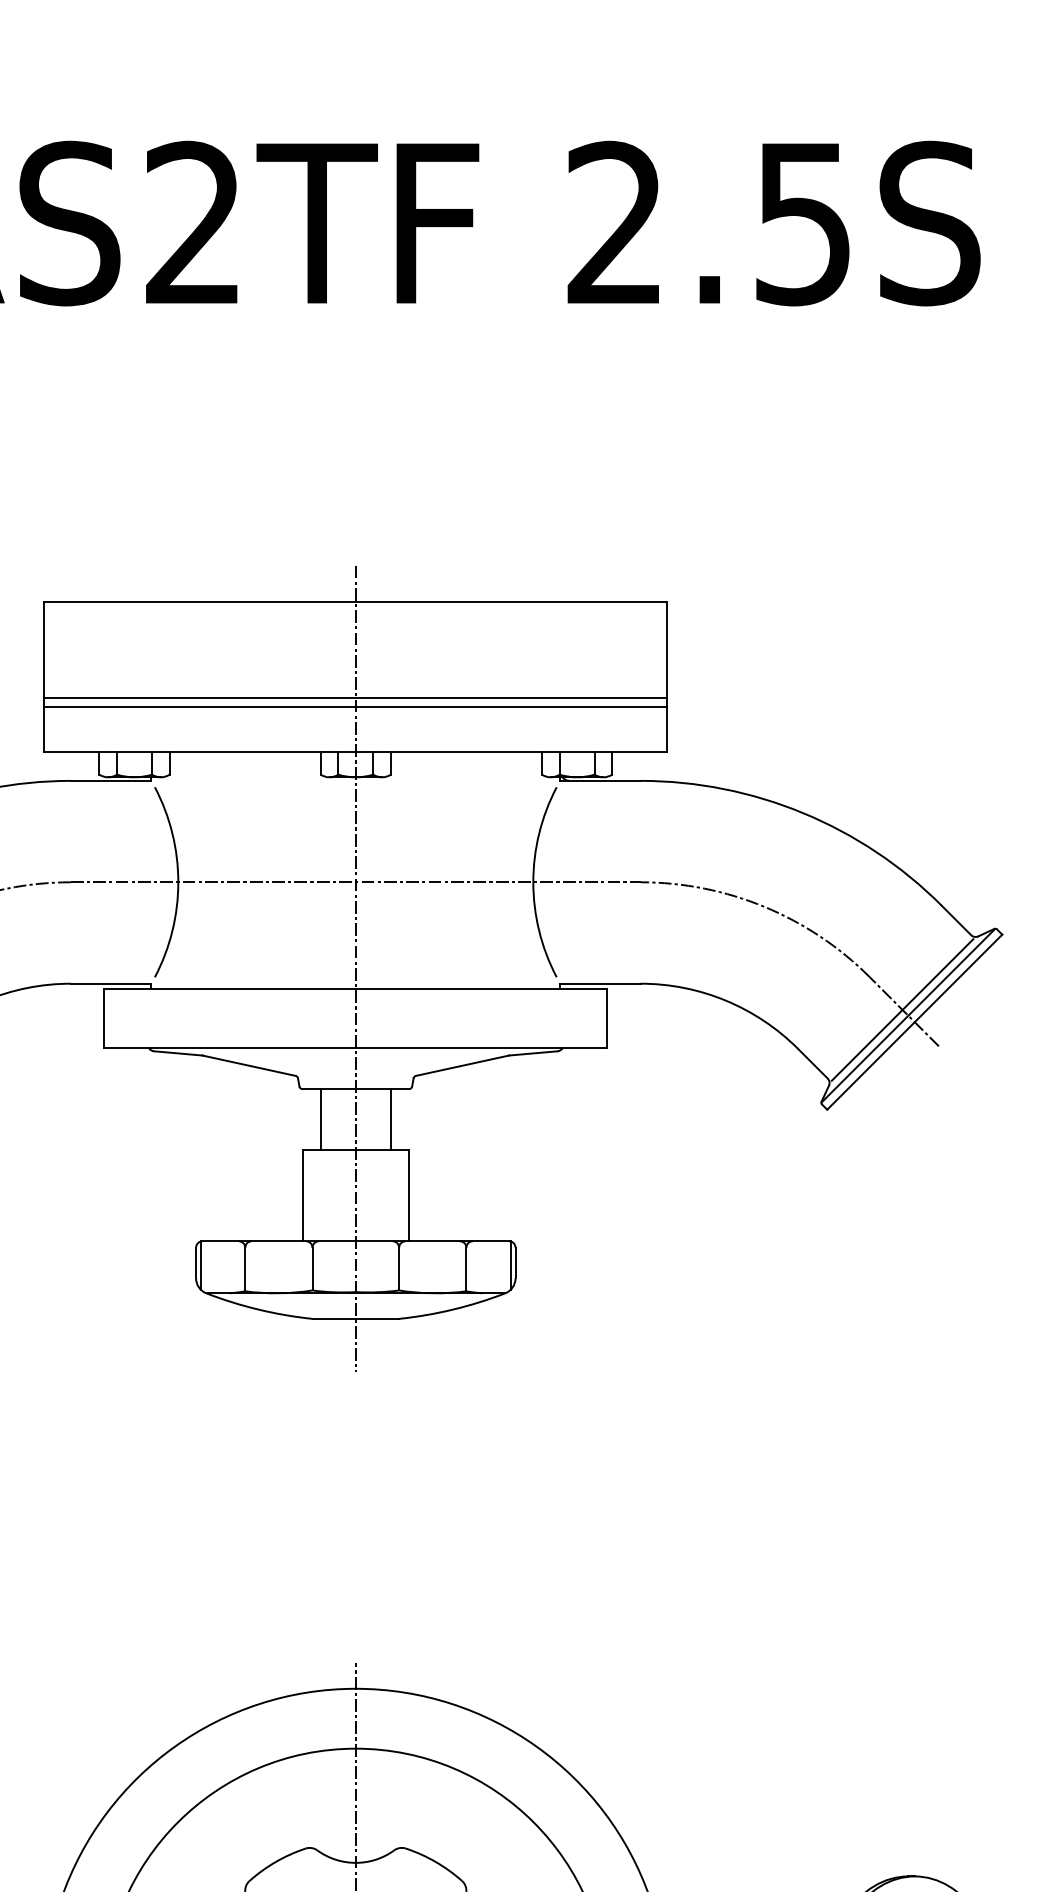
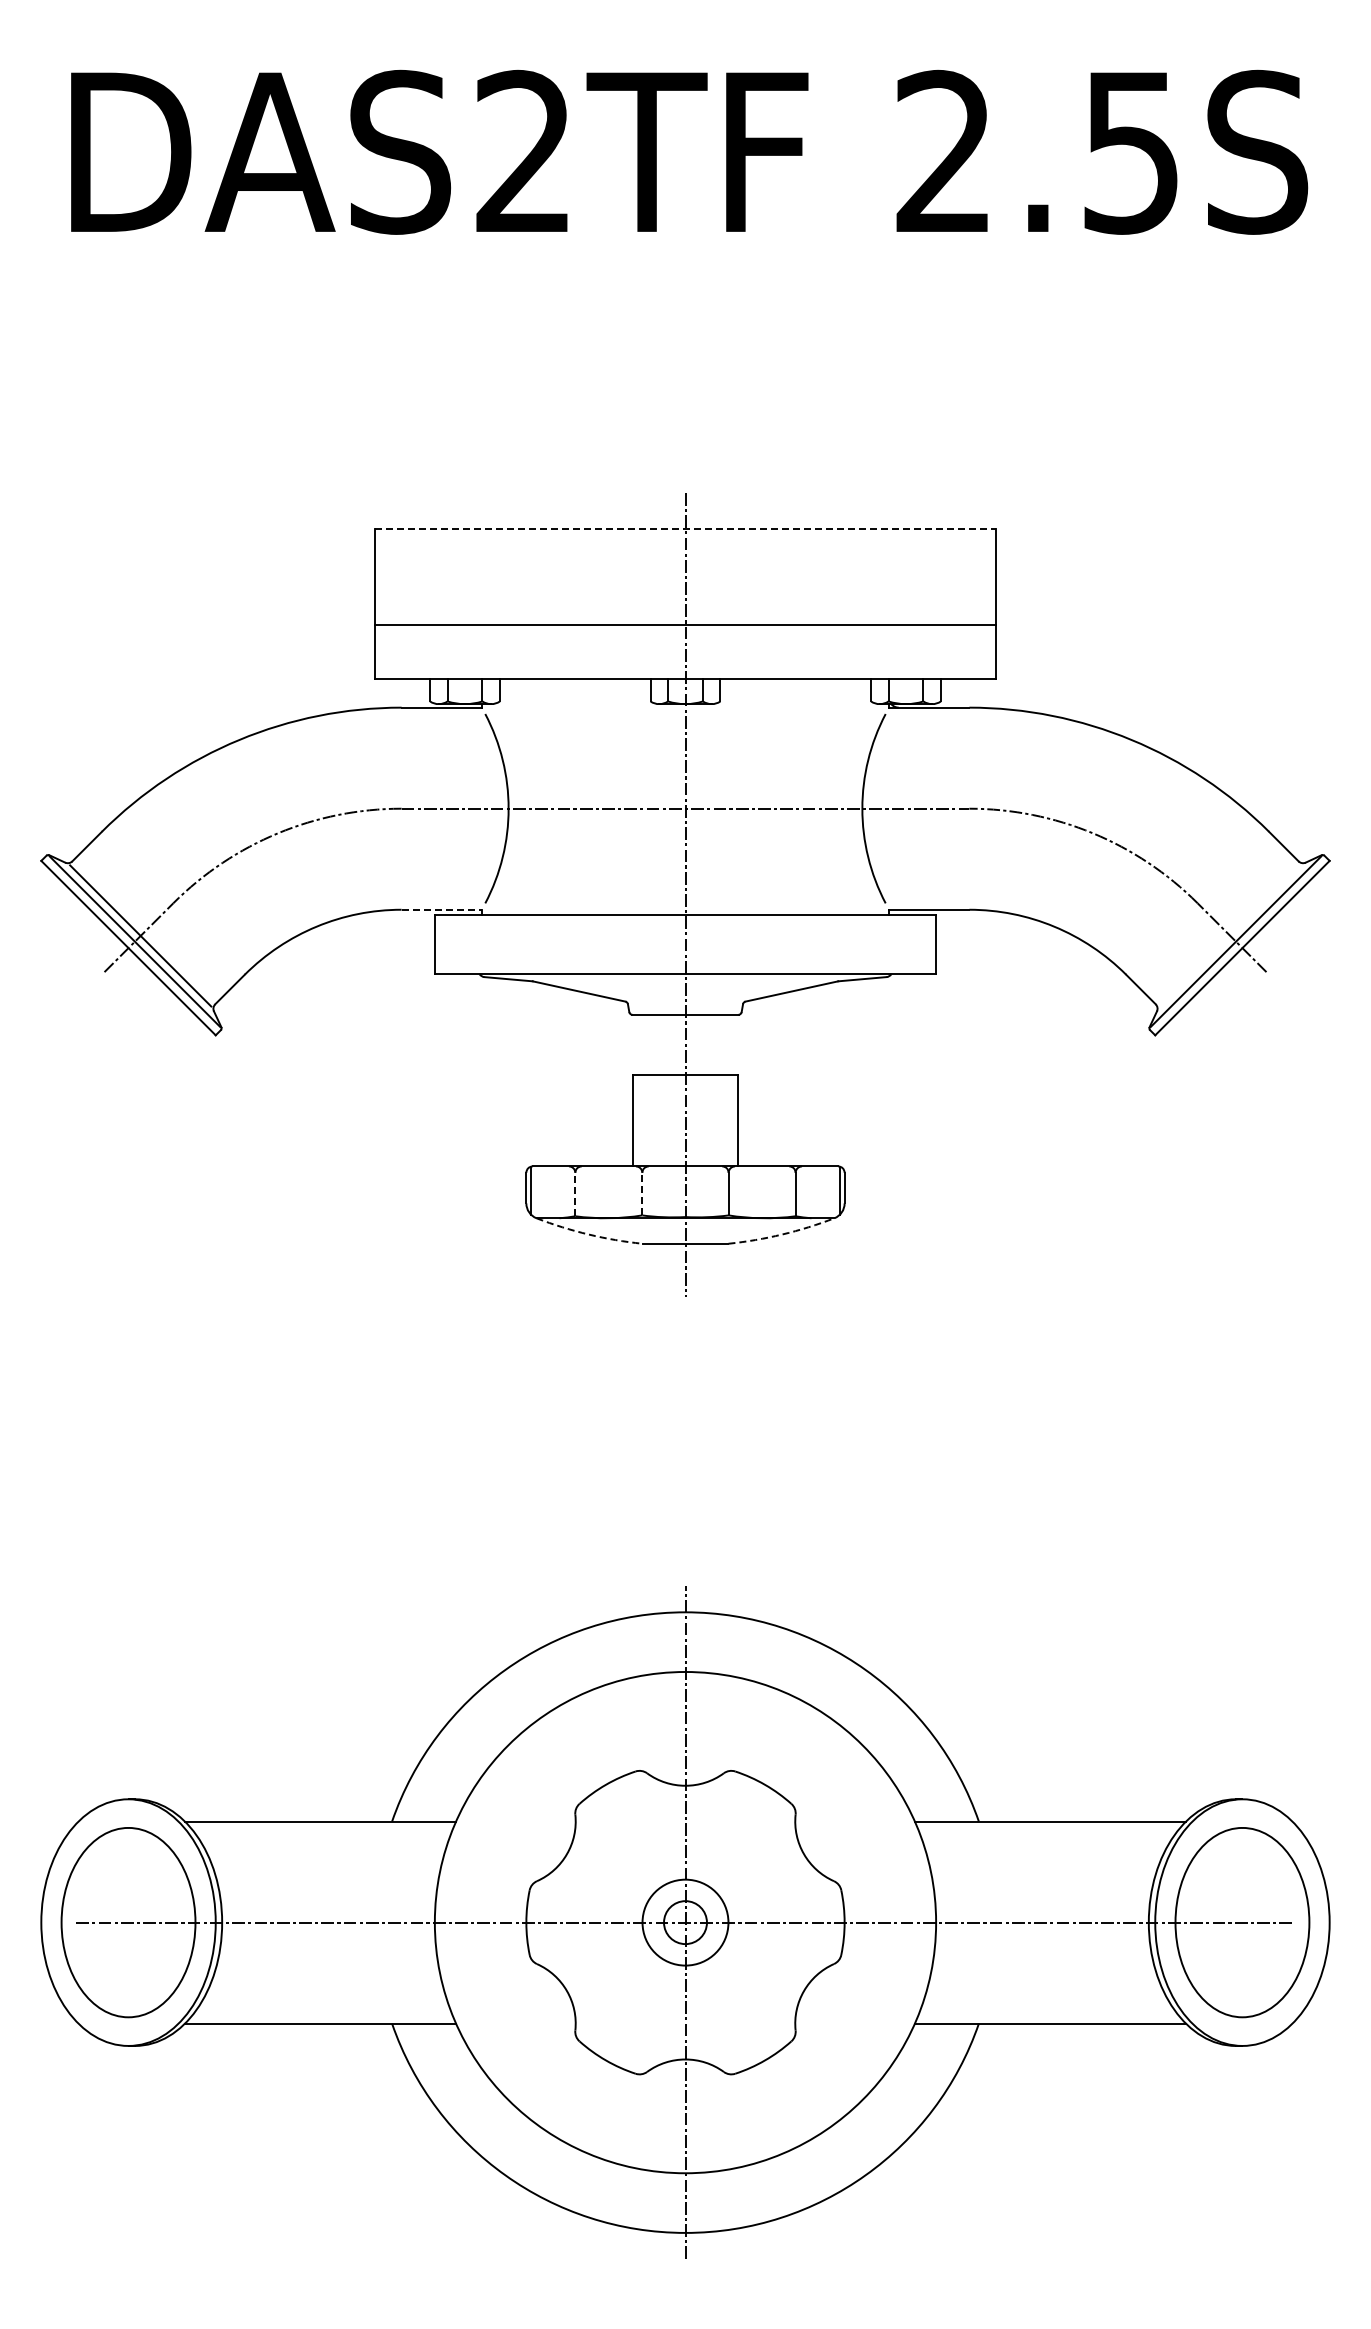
line: (355, 602) -> (685, 529), solid -> dashed
line: (355, 707) -> (685, 634), removed
line: (111, 983) -> (442, 909), solid -> dashed
line: (901, 1009) -> (1229, 935), removed
line: (320, 1118) -> (650, 1044), removed
line: (390, 1118) -> (720, 1044), removed
line: (312, 1268) -> (642, 1193), solid -> dashed
line: (245, 1269) -> (575, 1194), solid -> dashed
arc: (258, 1309) -> (588, 1234), solid -> dashed
arc: (453, 1309) -> (782, 1234), solid -> dashed

